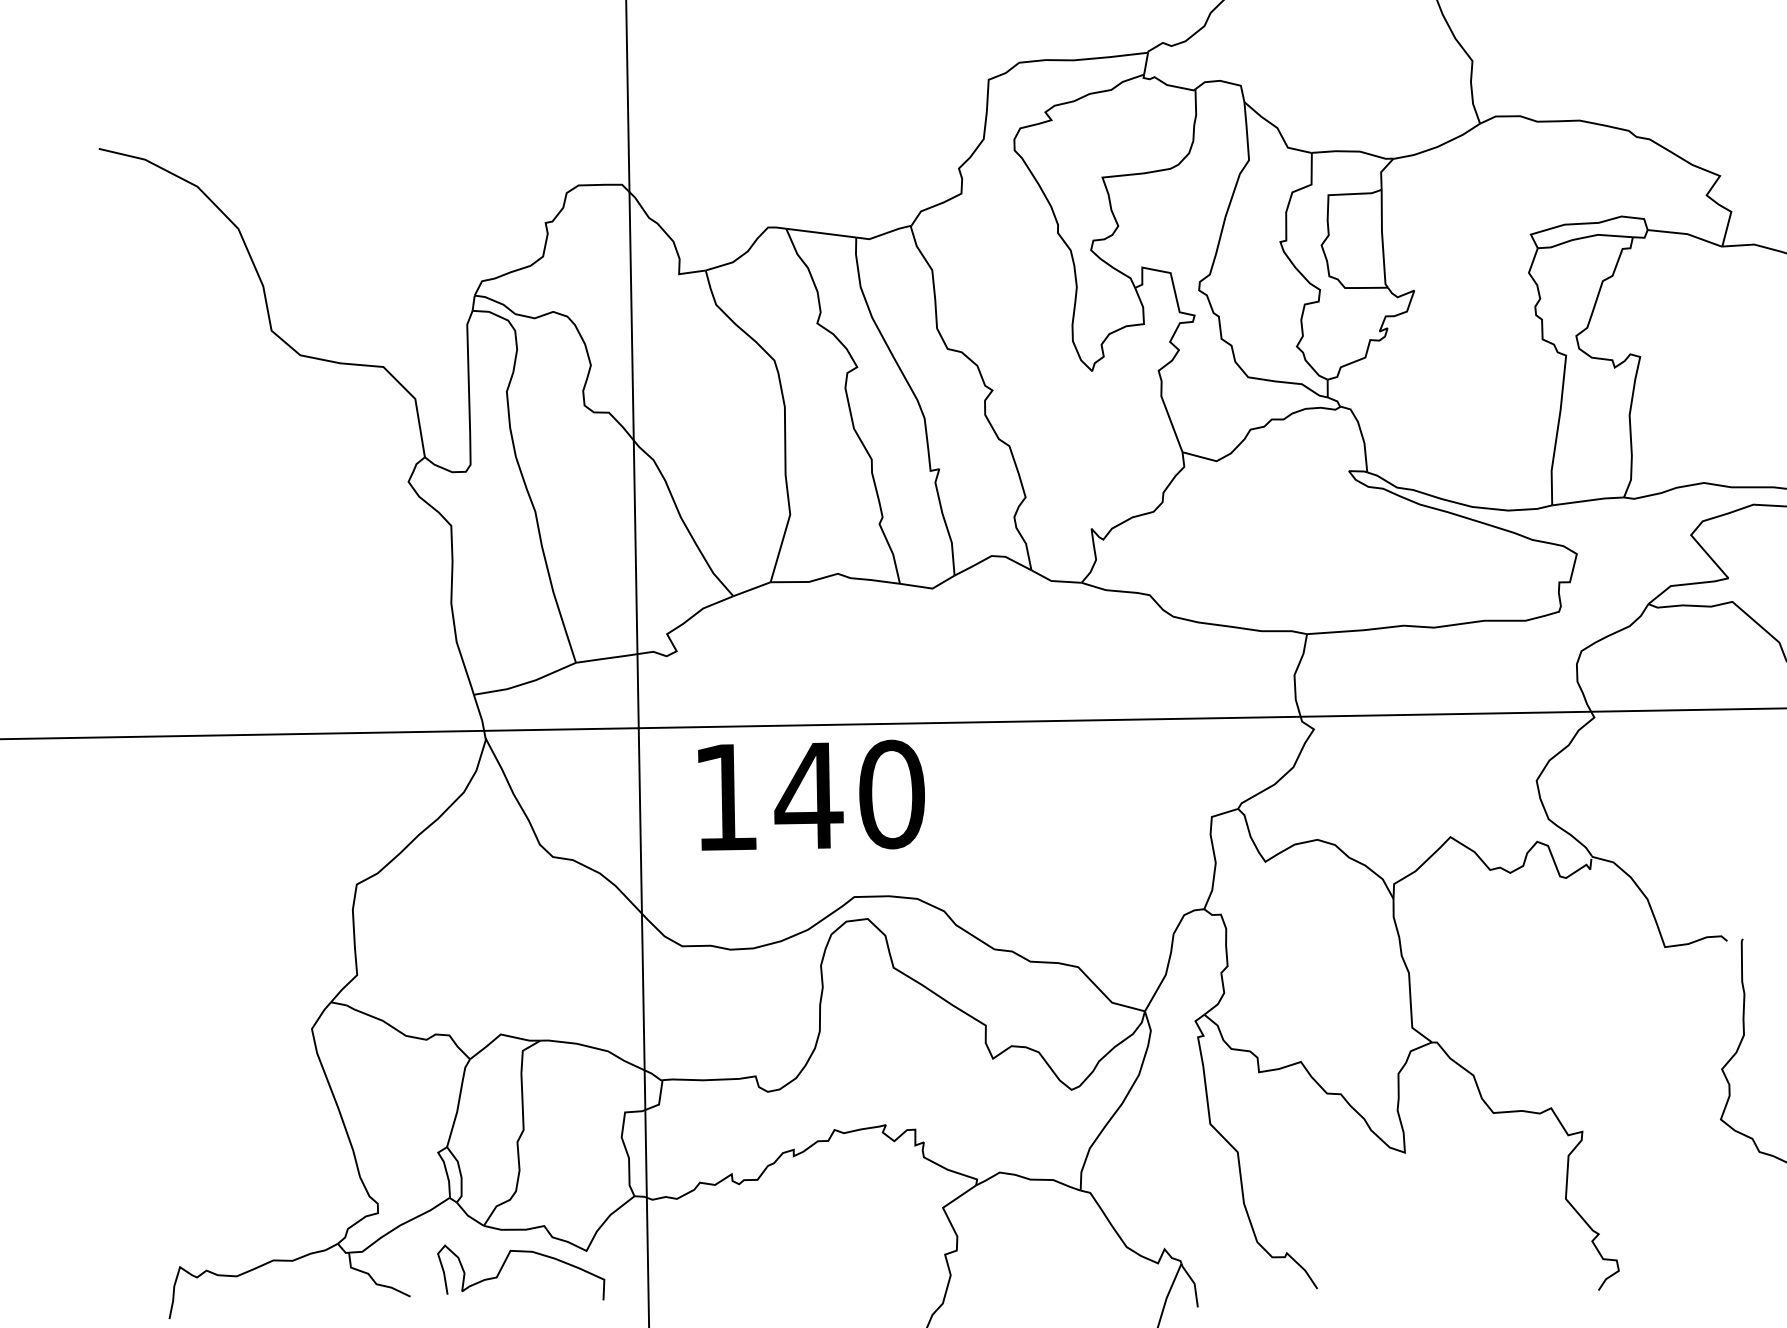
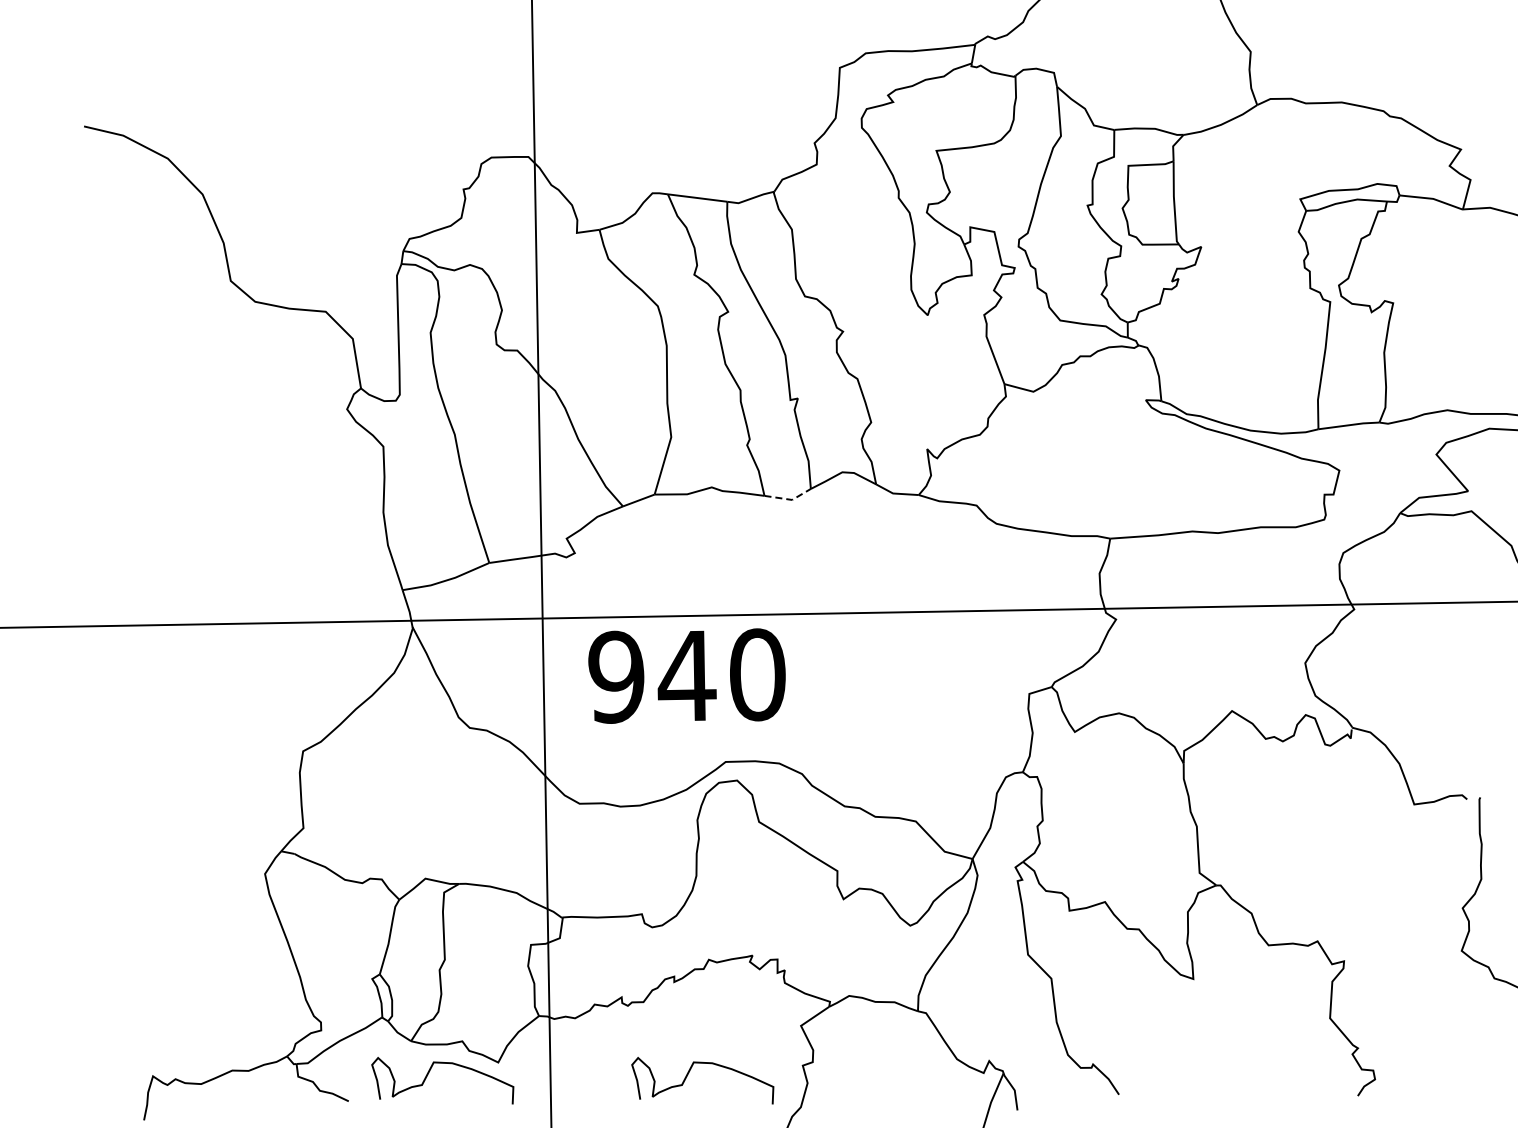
line: (930, 588) -> (790, 499), solid -> dashed
text: (725, 796) -> (616, 676), 140 -> 940
curve: (812, 1261) -> (690, 1071), added

